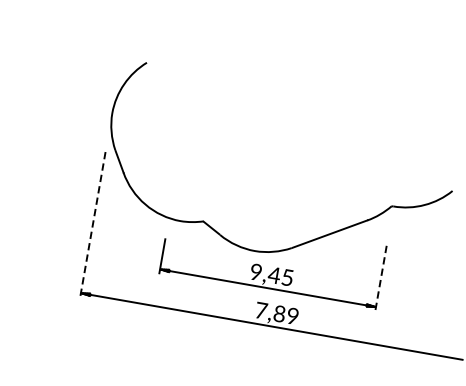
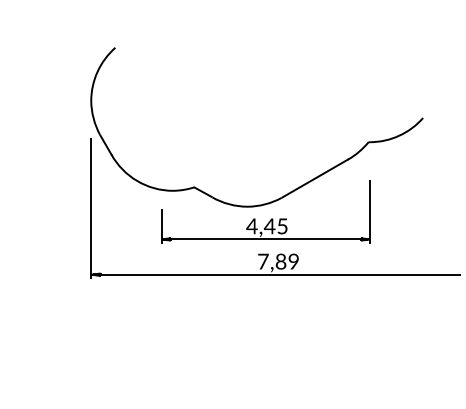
line: (93, 224) -> (91, 208), dashed -> solid
text: (255, 272) -> (251, 226), 9,45 -> 4,45
line: (381, 279) -> (370, 212), dashed -> solid

